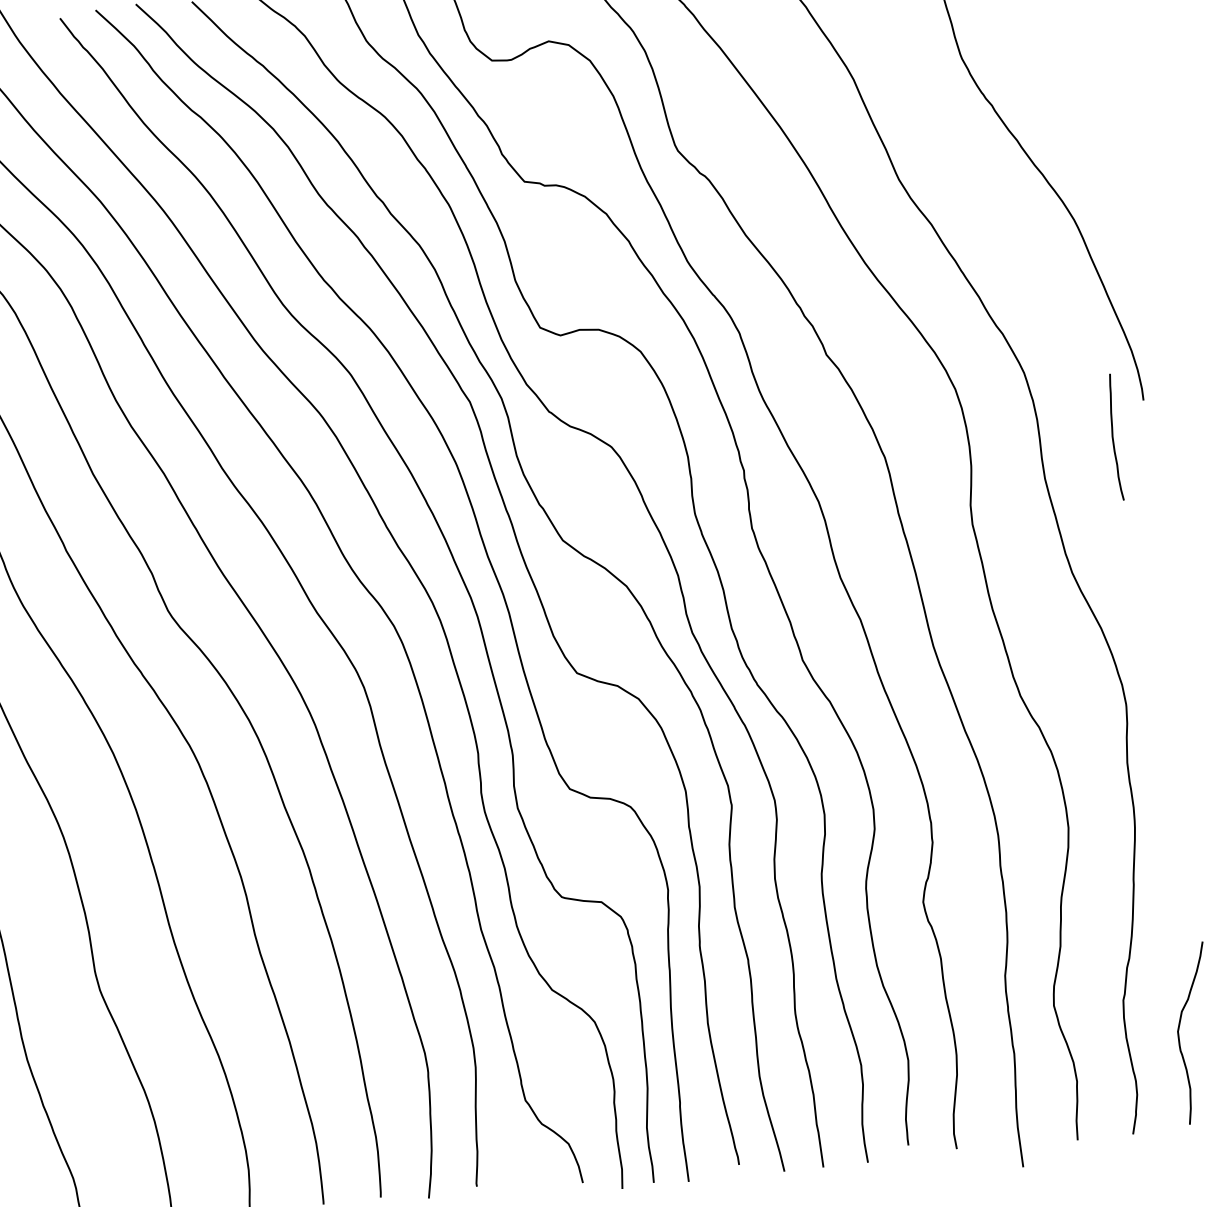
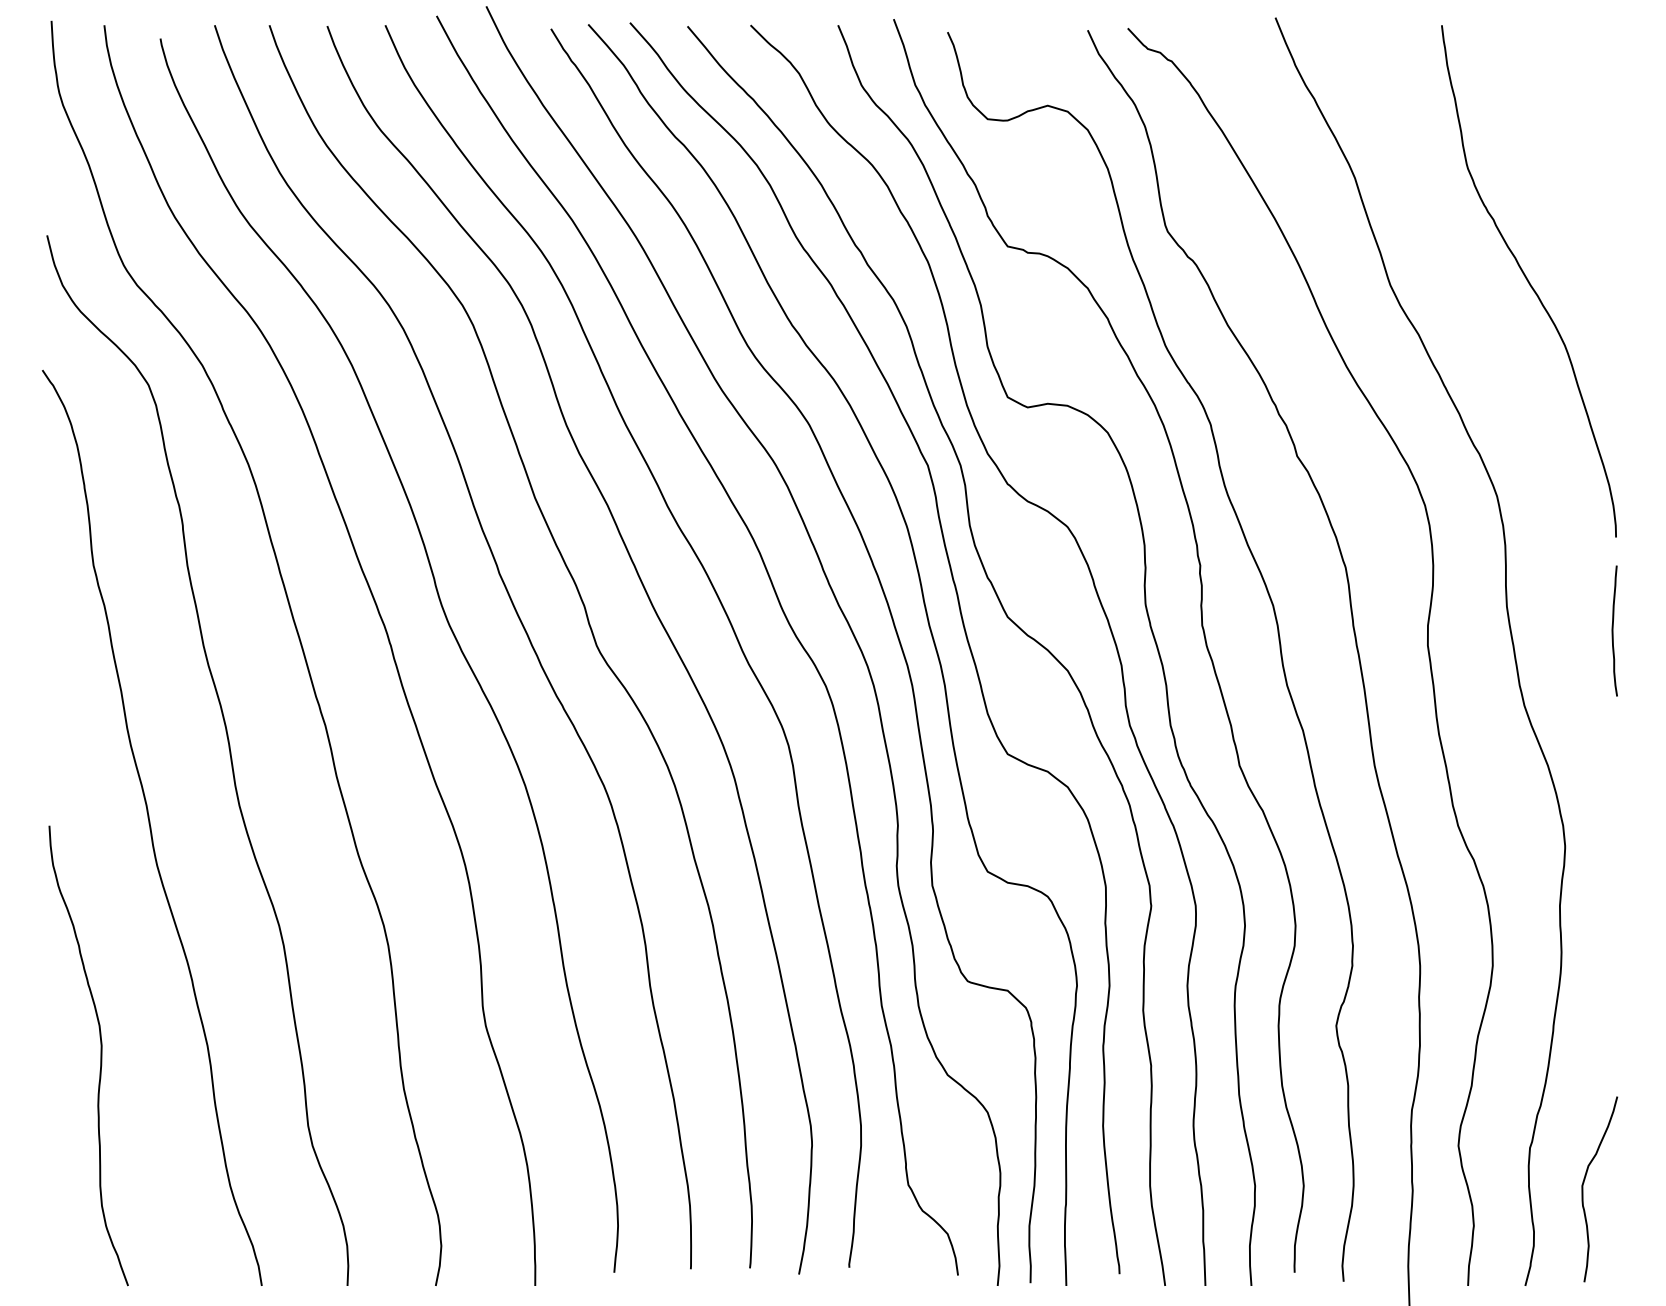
curve: (1113, 436) -> (1613, 630), moved

